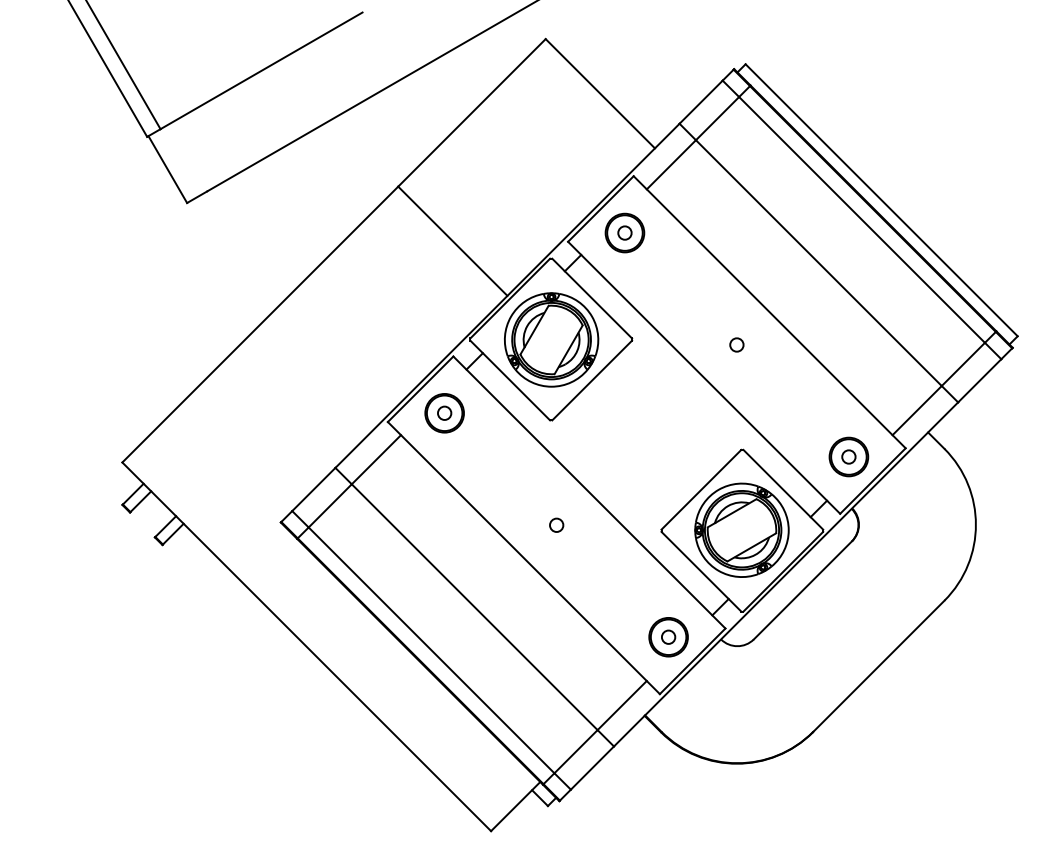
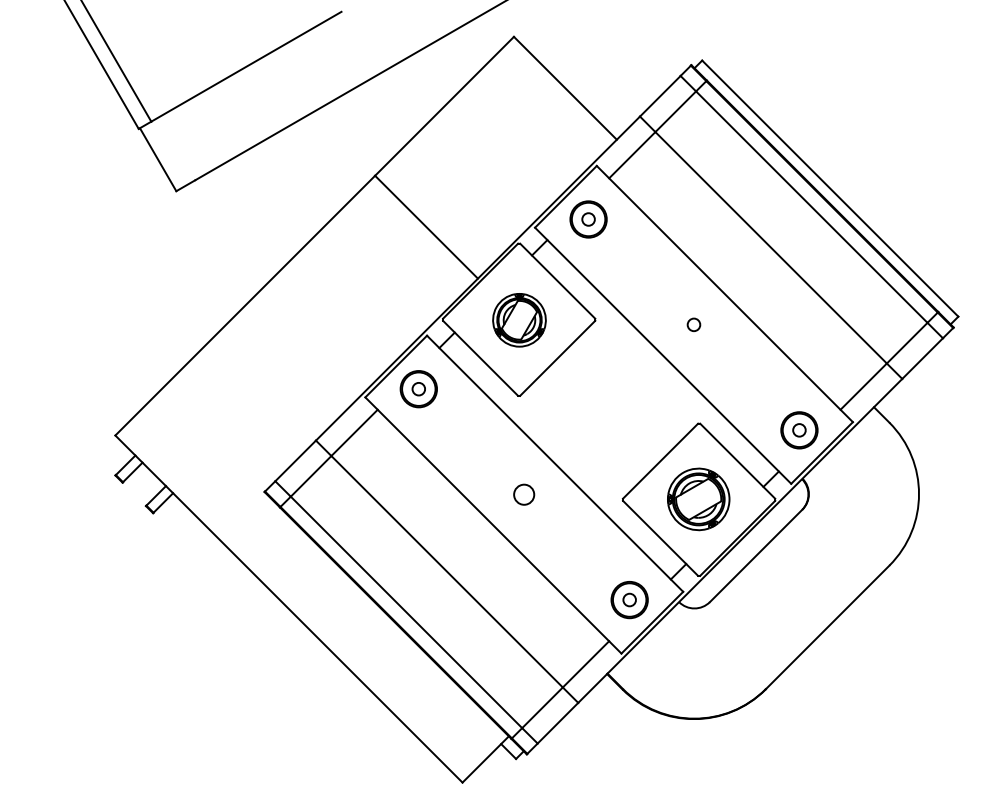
part: (551, 340) -> (519, 320), size x0.6
circle: (556, 525) -> (524, 494), size x1.6
part: (741, 530) -> (698, 499), size x0.7

